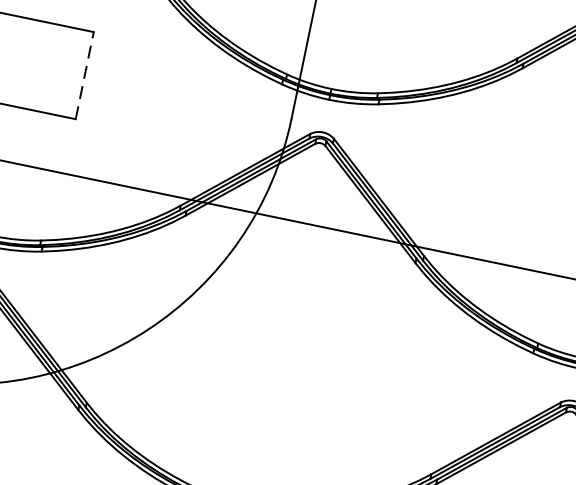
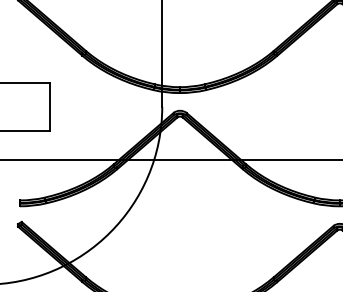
line: (84, 74) -> (49, 106), dashed -> solid

